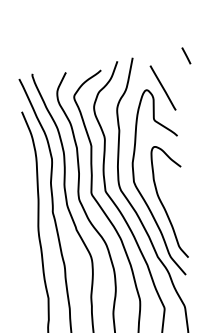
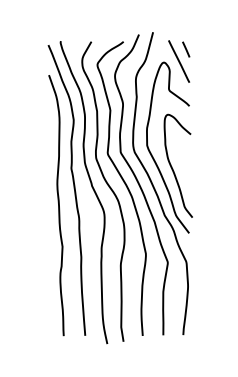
line: (186, 55) -> (186, 49), moved

